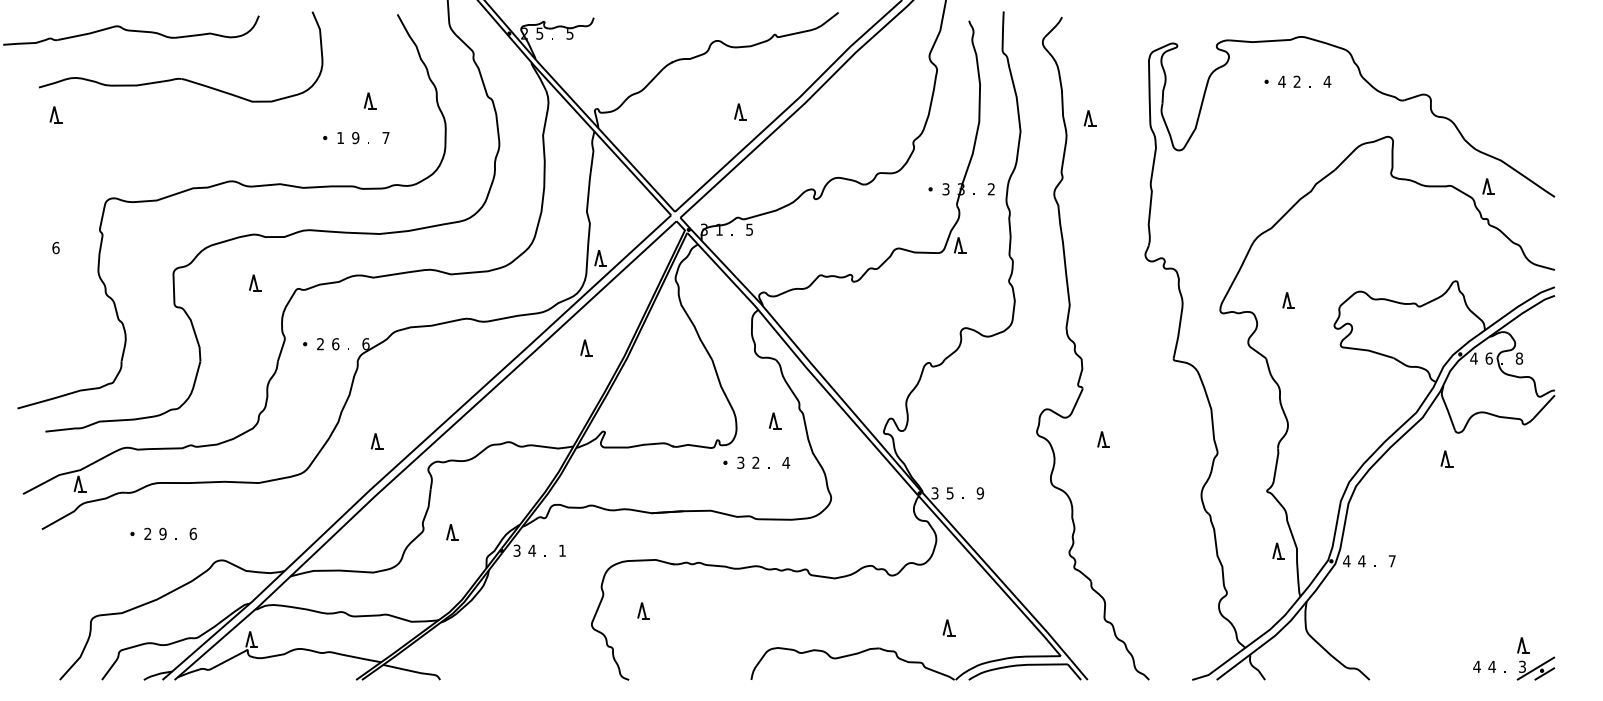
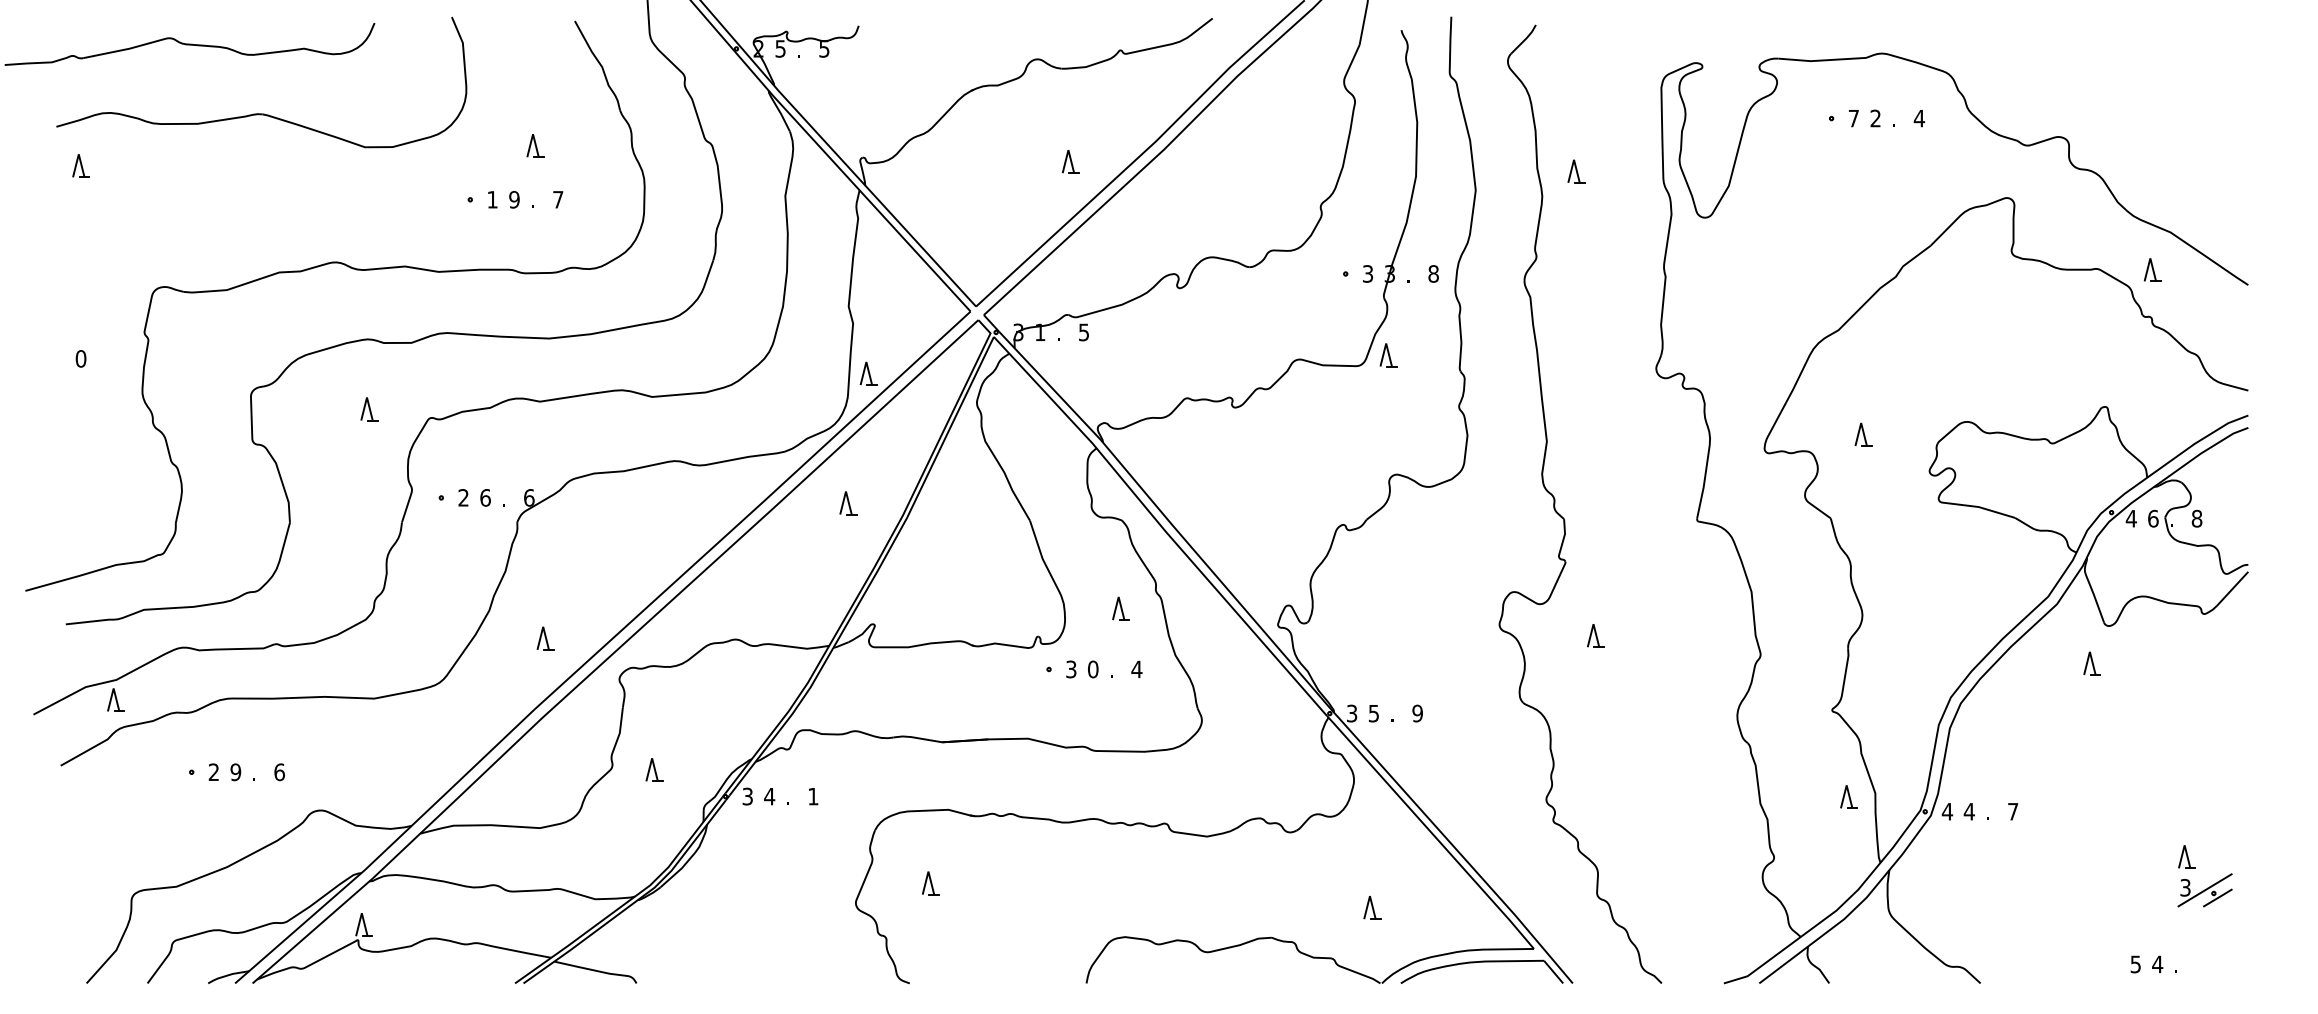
text: (1281, 81) -> (1853, 118), 4 -> 7
text: (991, 189) -> (1433, 274), 2 -> 8
text: (55, 247) -> (80, 358), 6 -> 0
text: (755, 462) -> (1092, 668), 2 -> 0
part: (1529, 653) -> (2195, 868), moved
text: (1476, 666) -> (2134, 963), 4 -> 5

